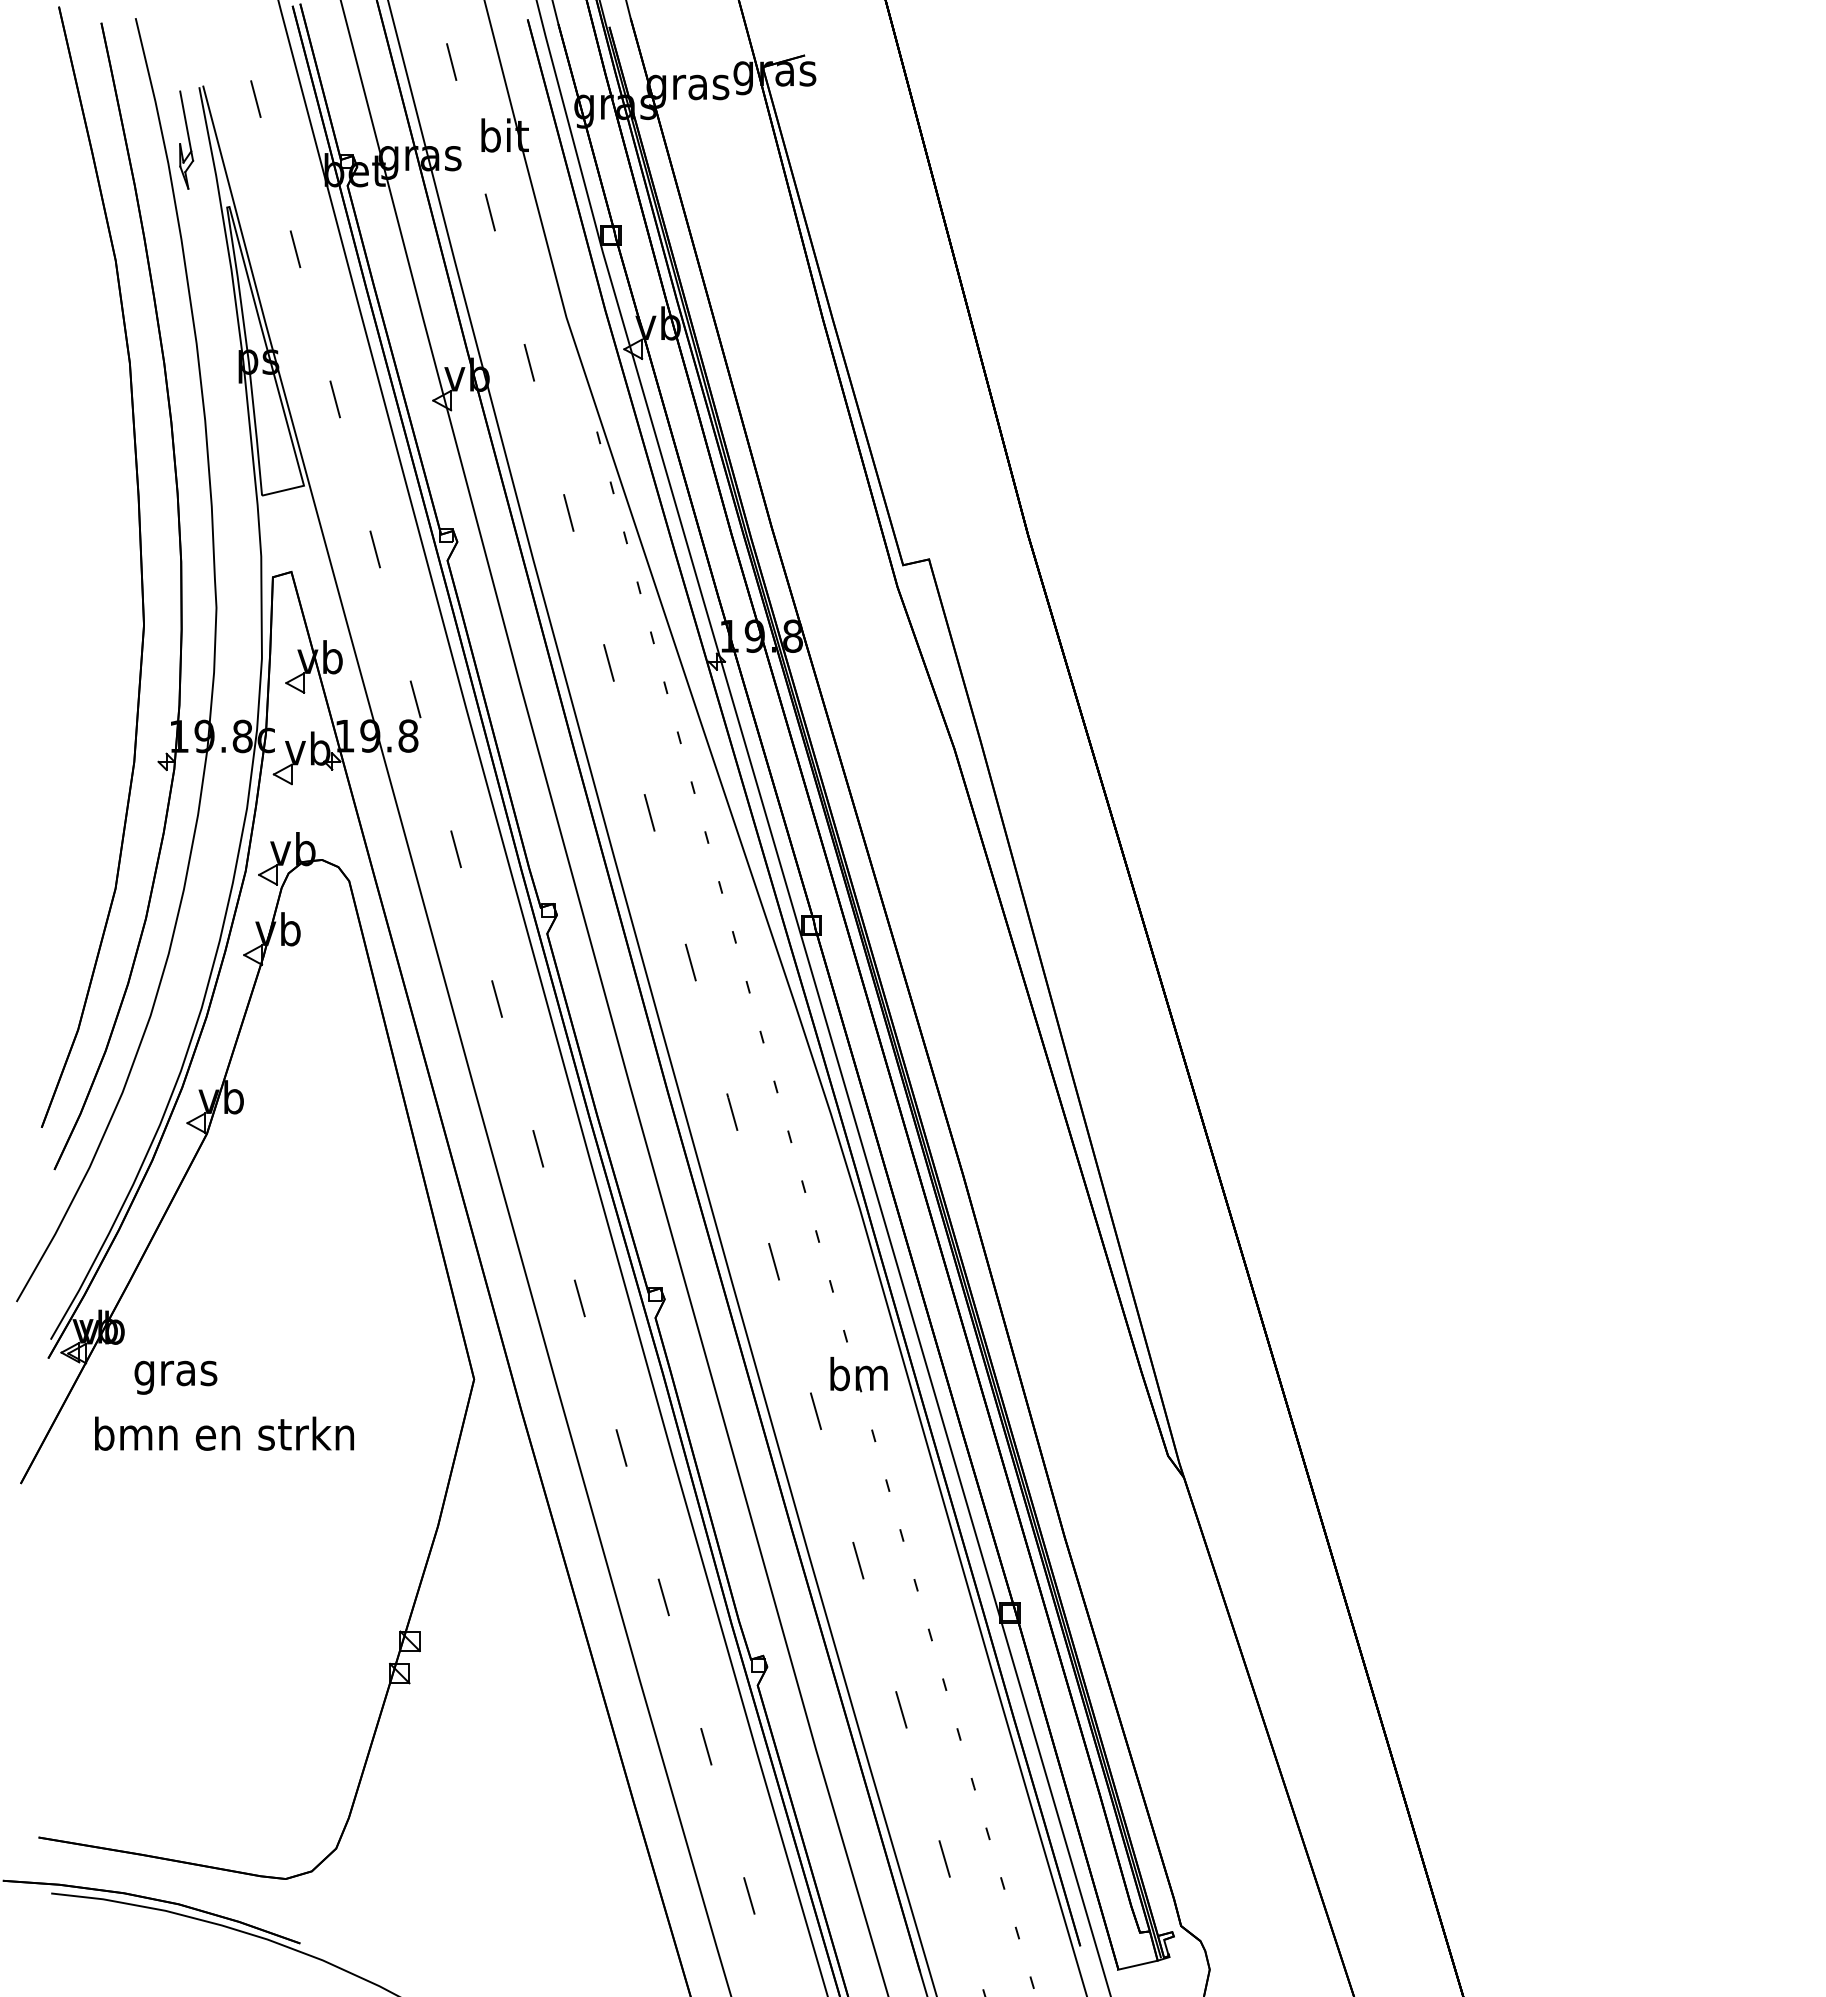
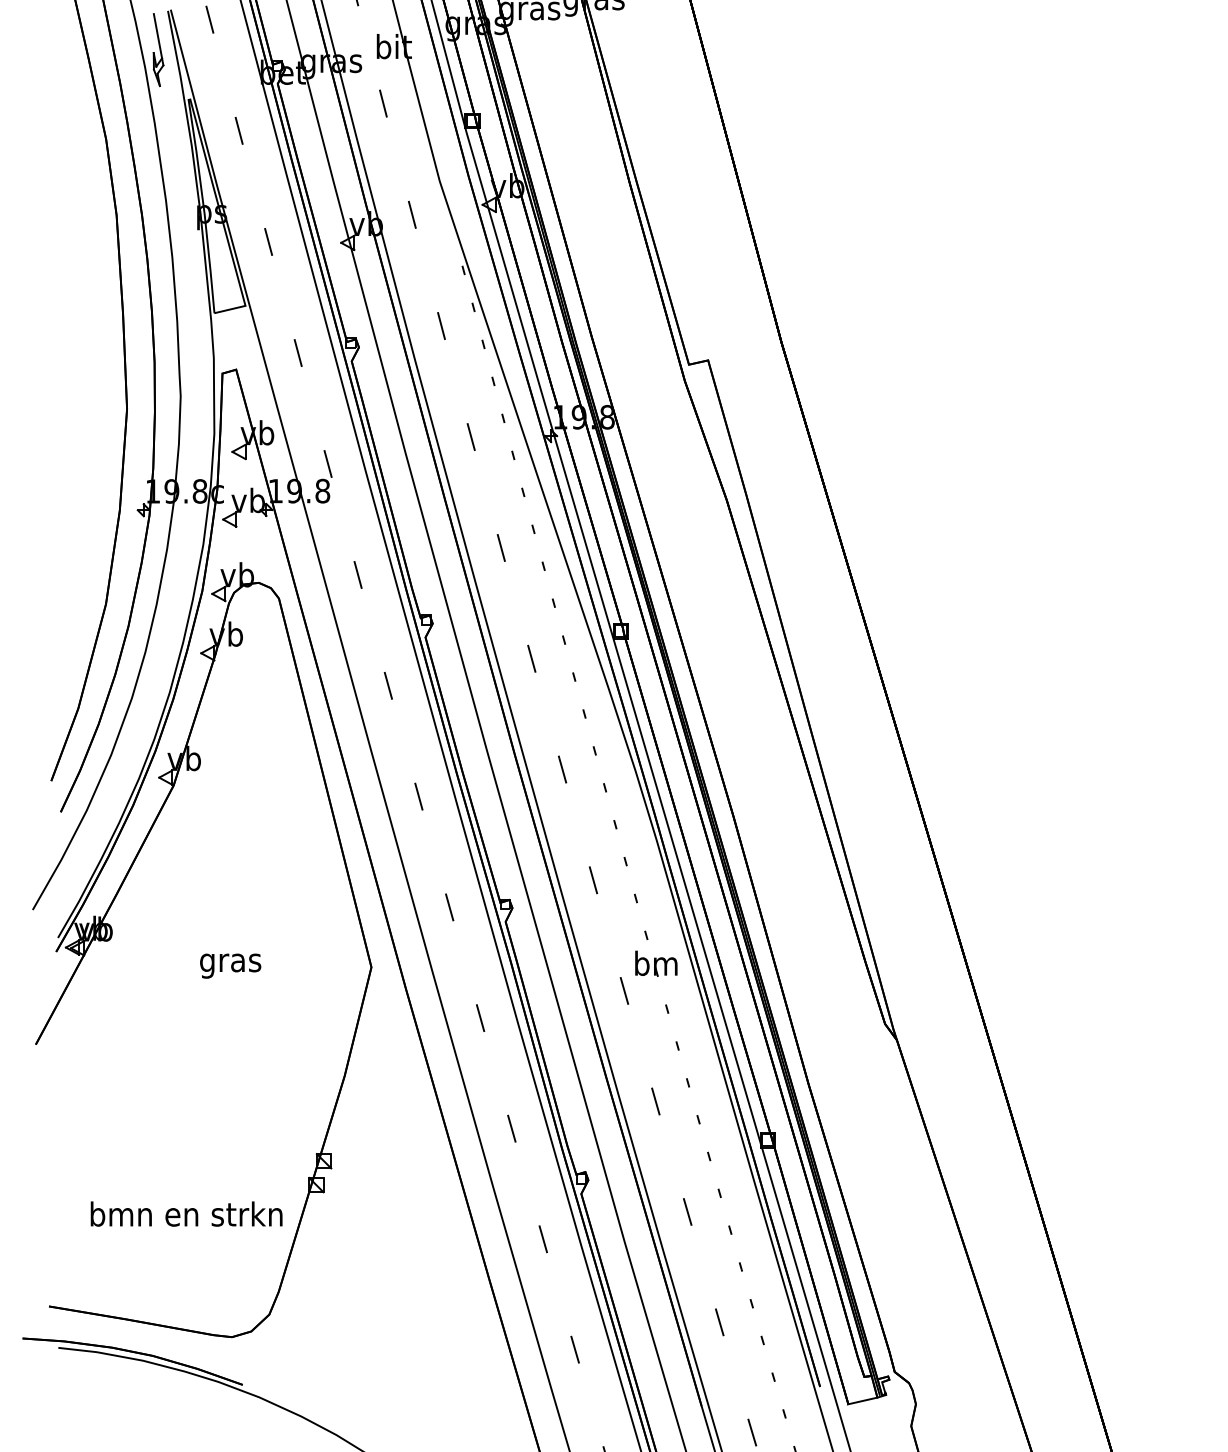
text: (175, 1377) -> (230, 965), moved
text: (224, 1433) -> (186, 1213), moved

